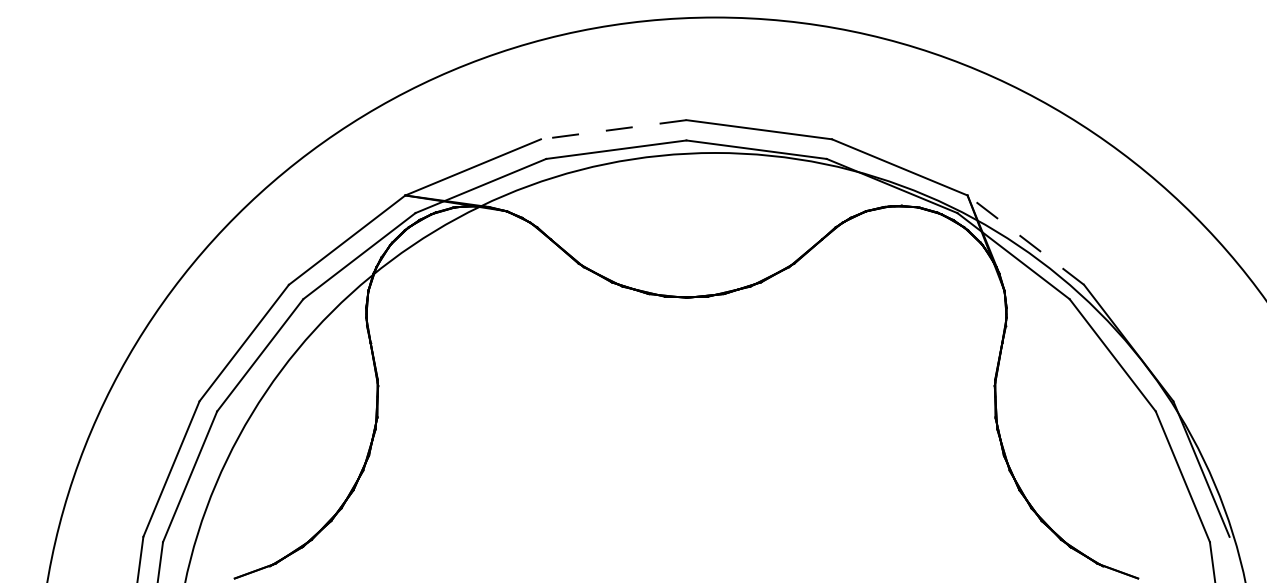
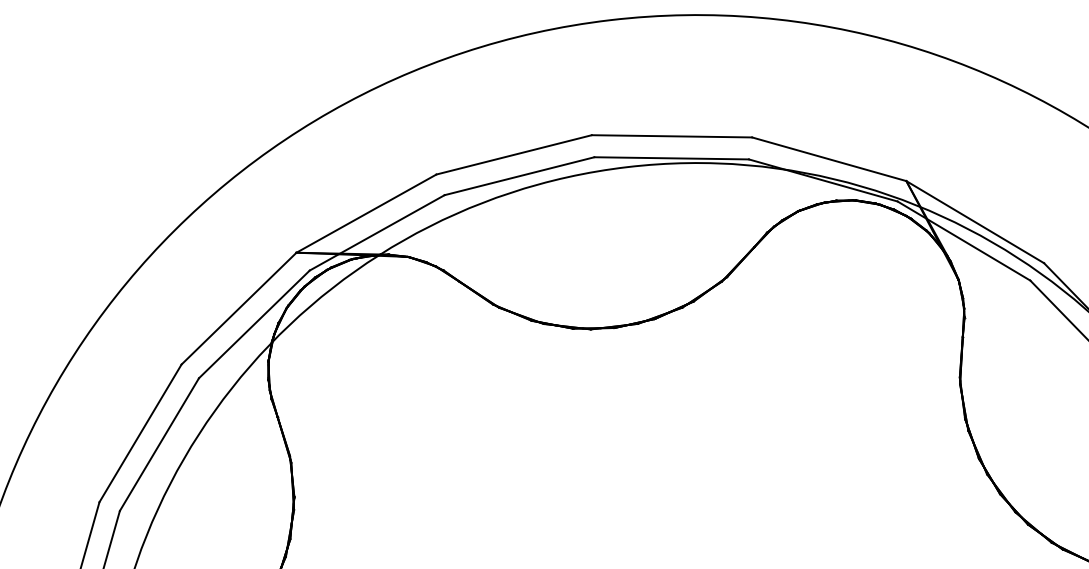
line: (613, 129) -> (513, 154), dashed -> solid
line: (1025, 239) -> (974, 221), dashed -> solid

